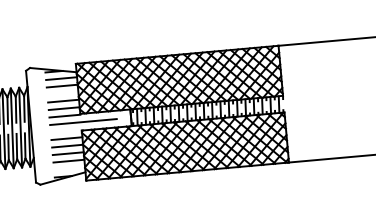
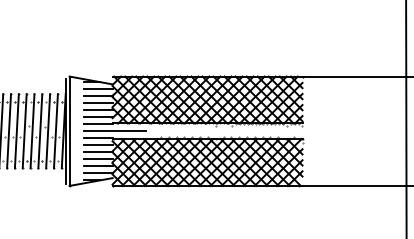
line: (62, 94) -> (97, 103), added
line: (35, 125) -> (69, 130), added
line: (65, 131) -> (97, 138), added
line: (68, 168) -> (97, 173), added

